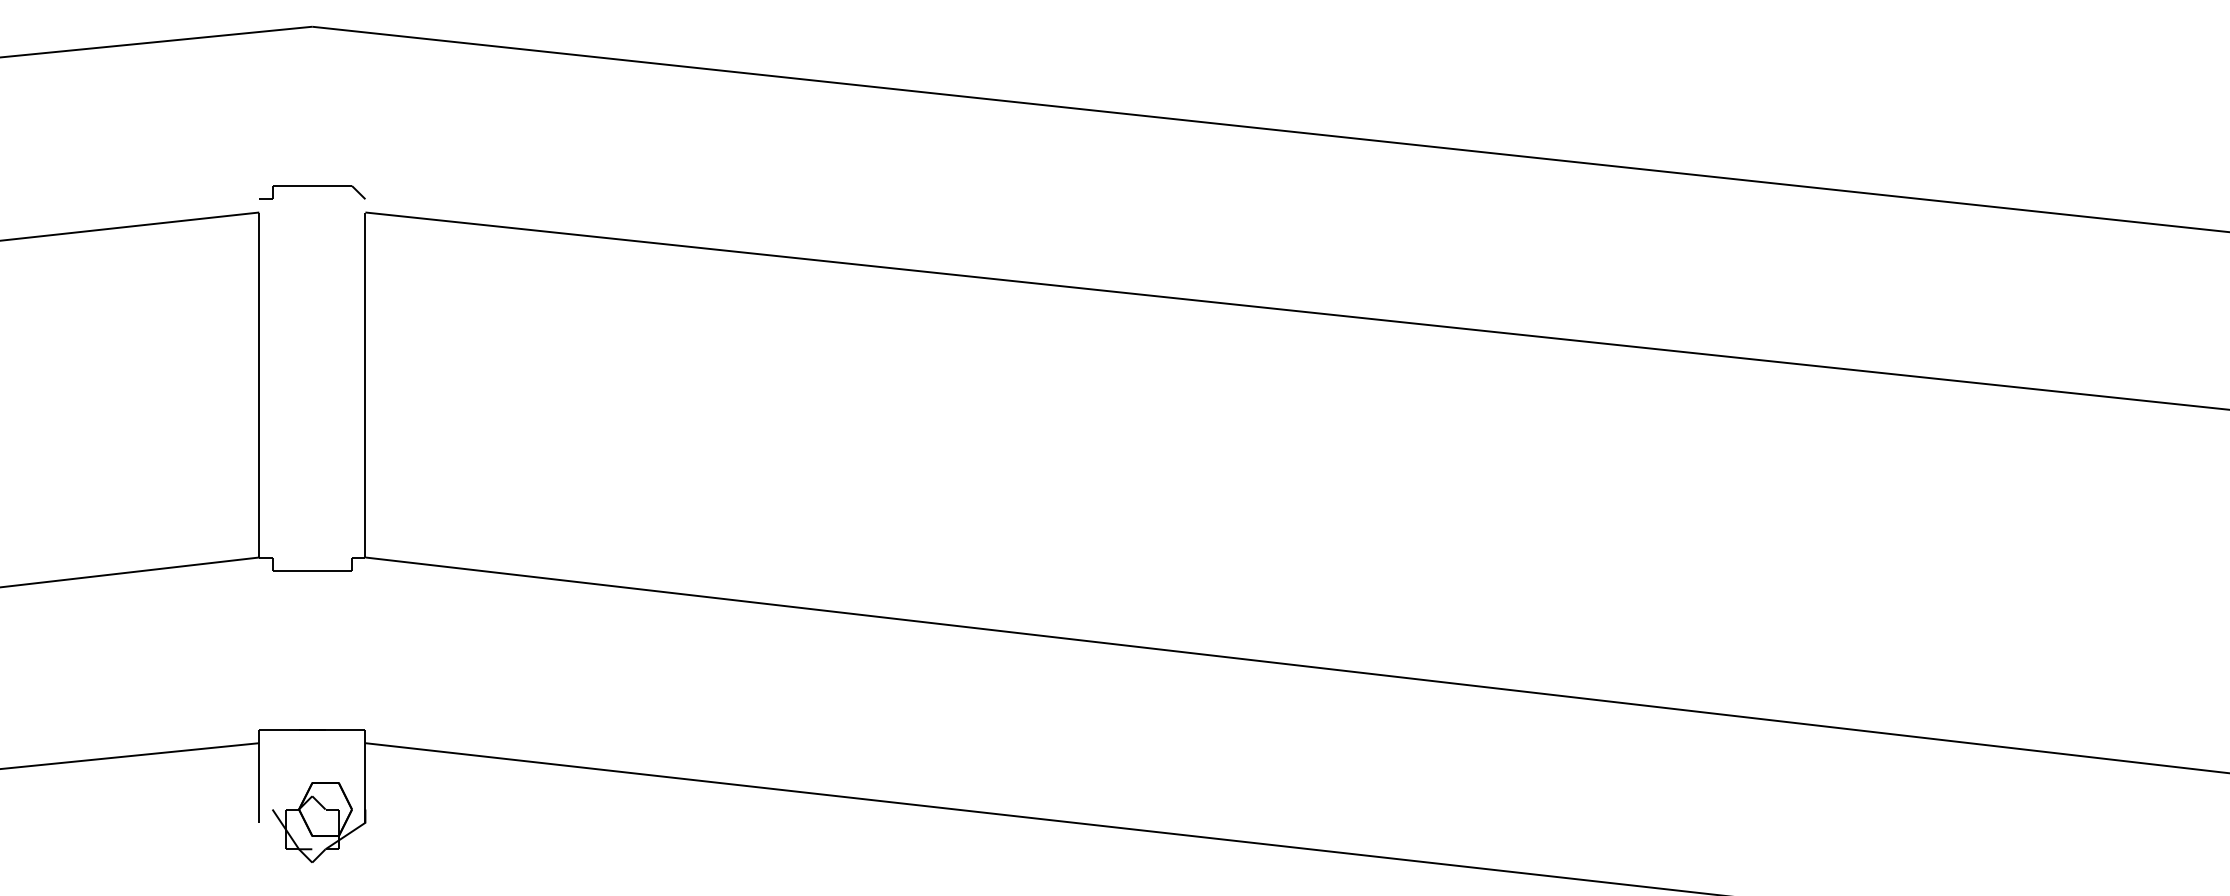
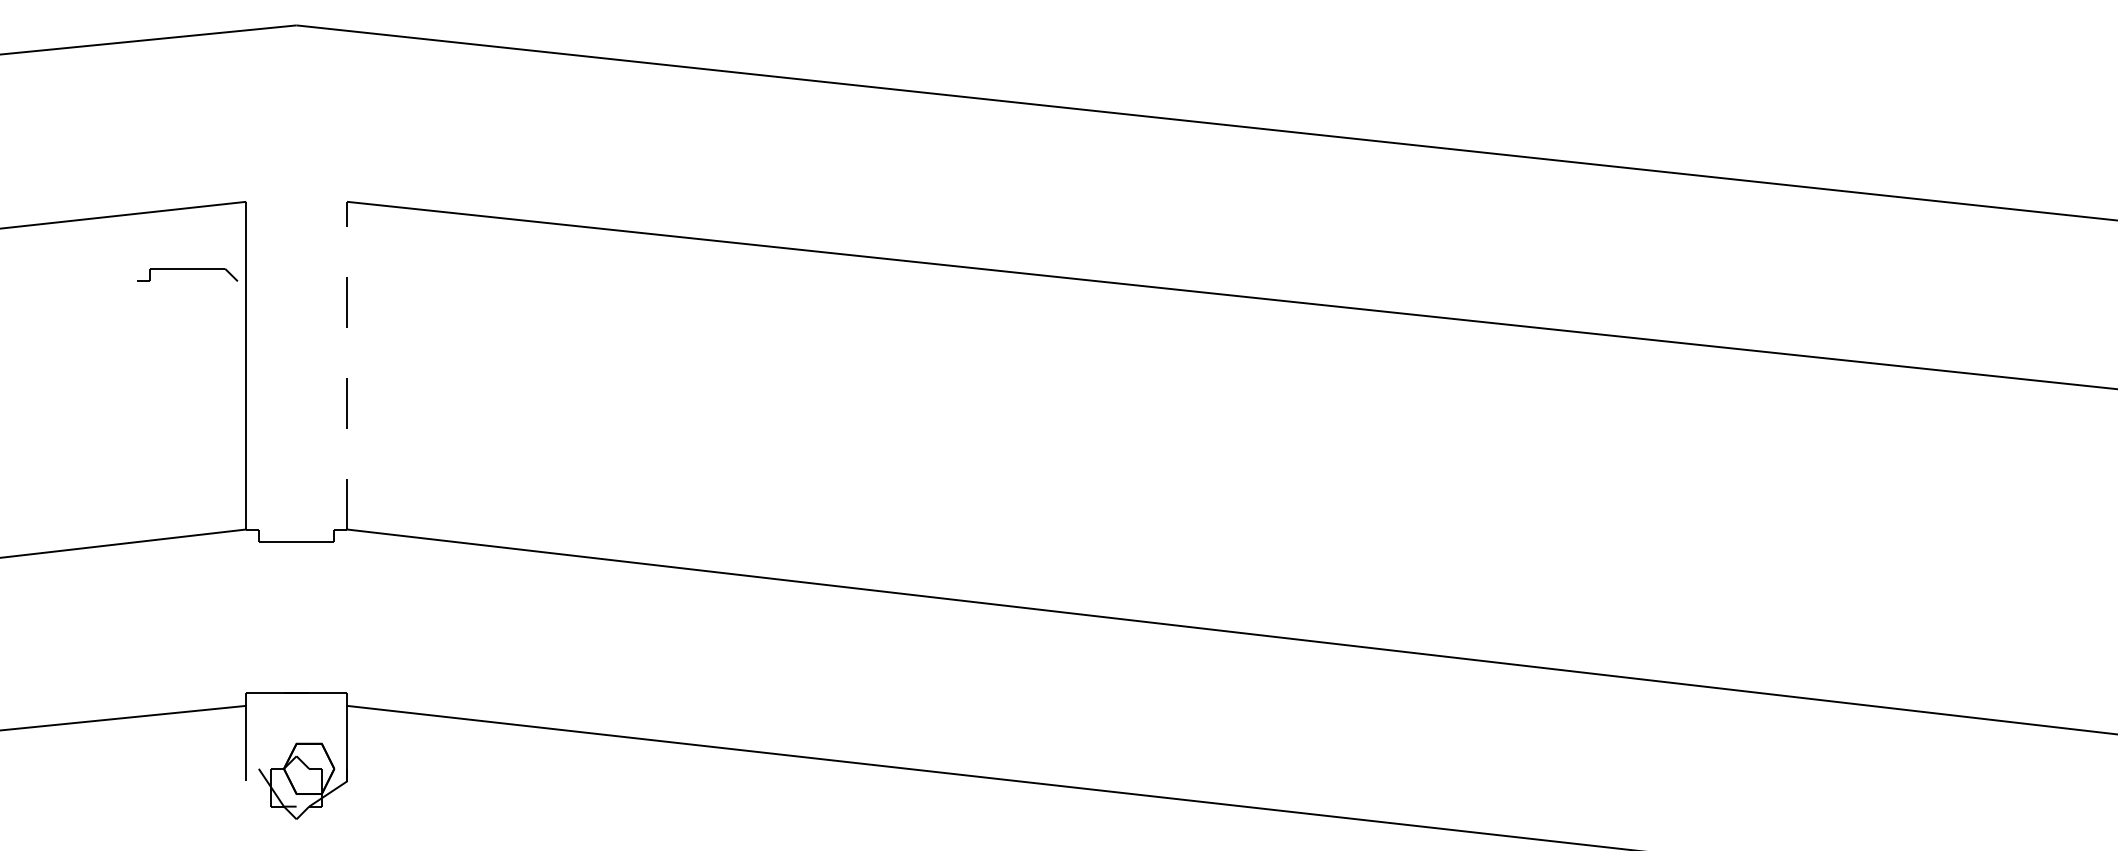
part: (312, 192) -> (187, 274), moved
line: (365, 384) -> (347, 365), solid -> dashed

